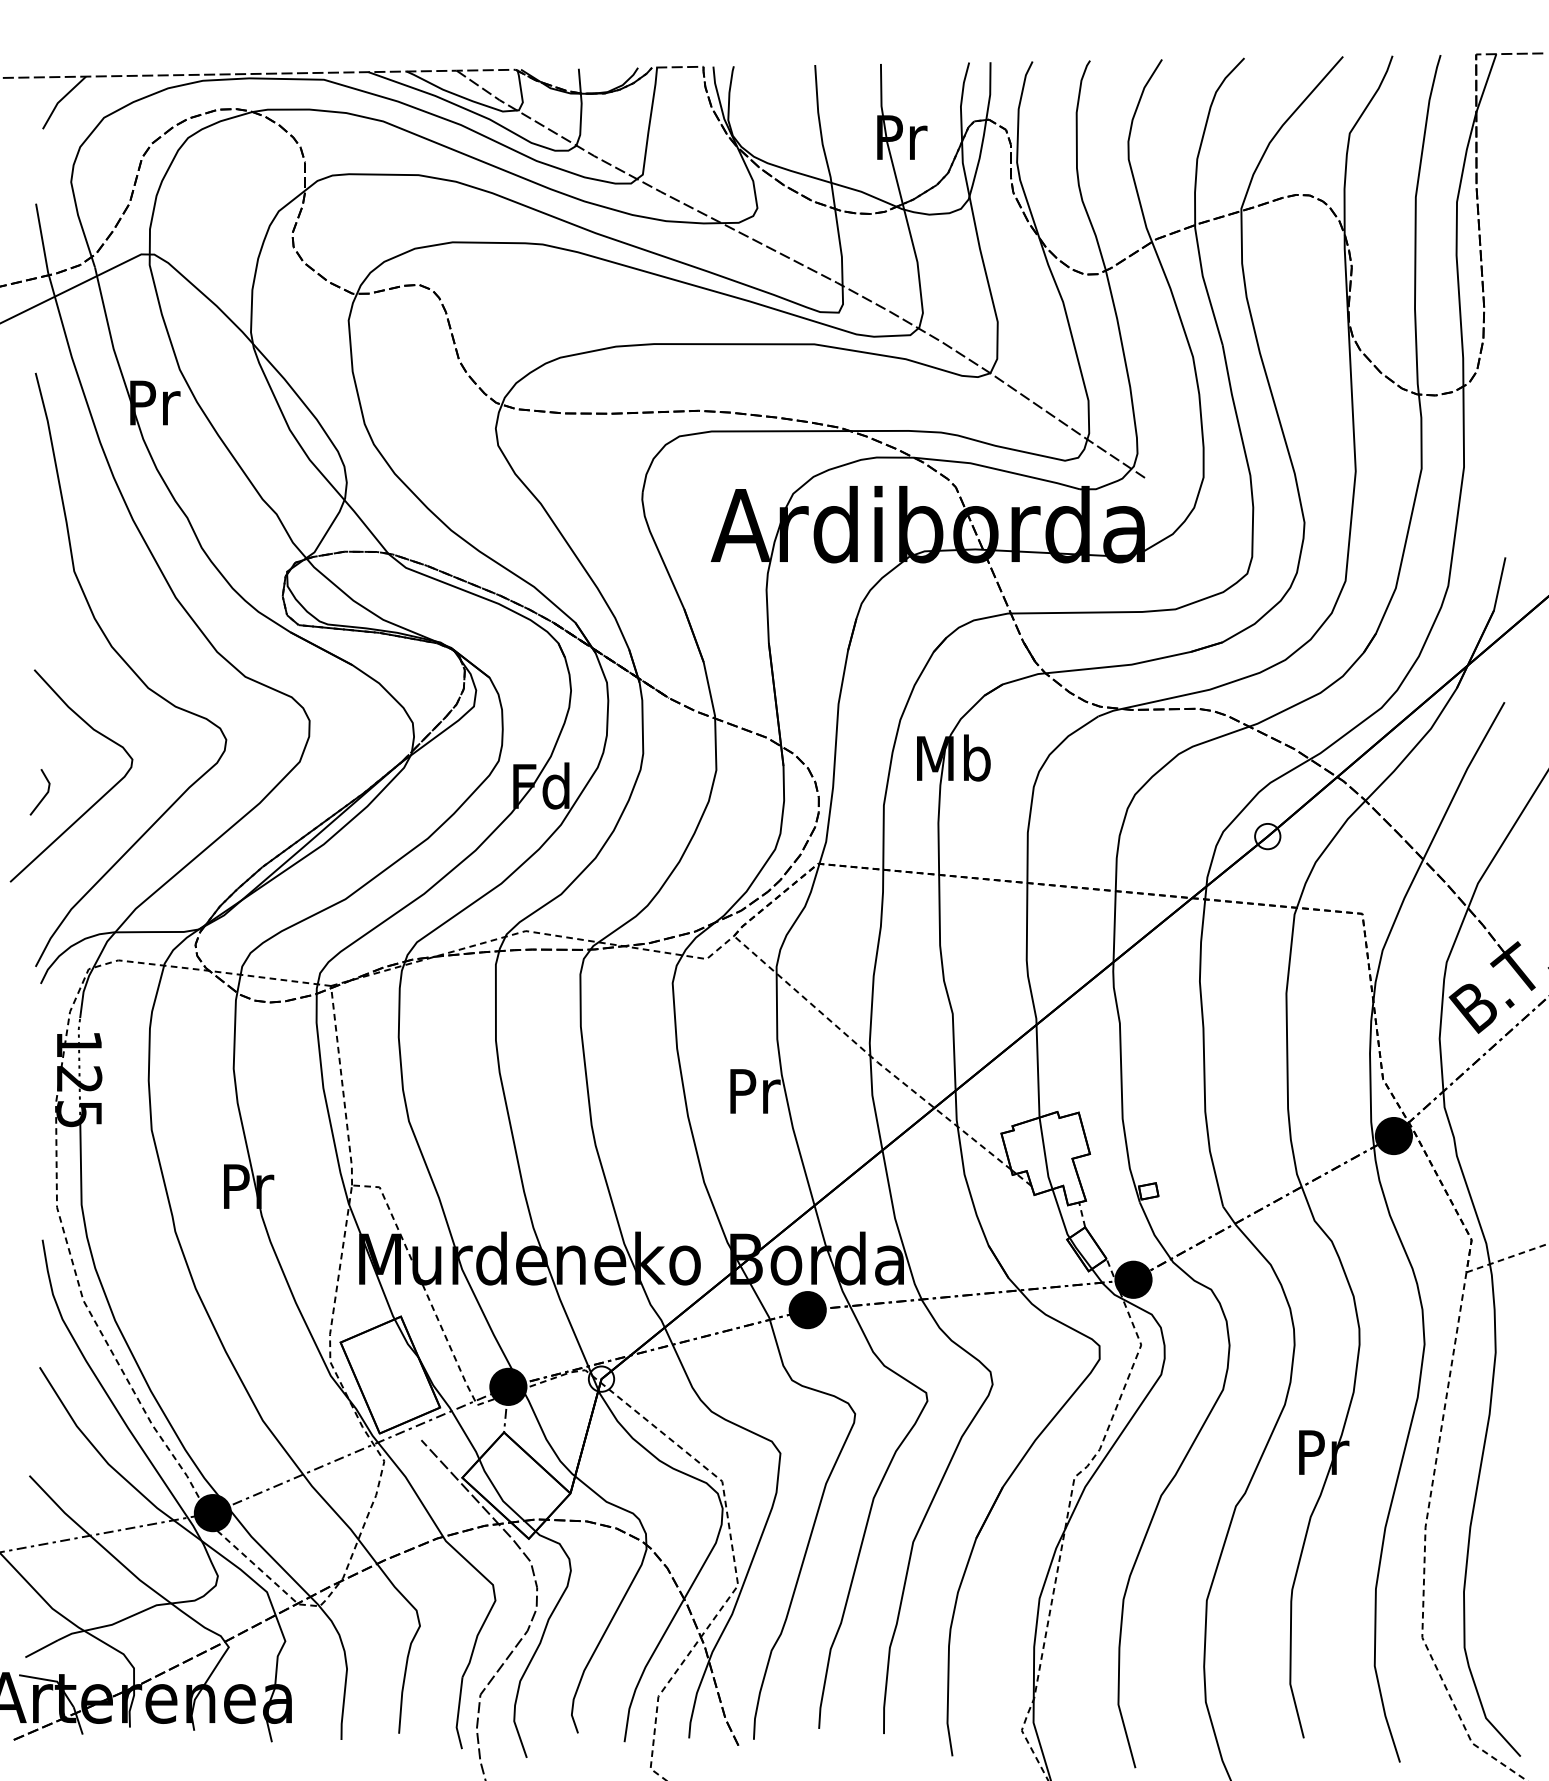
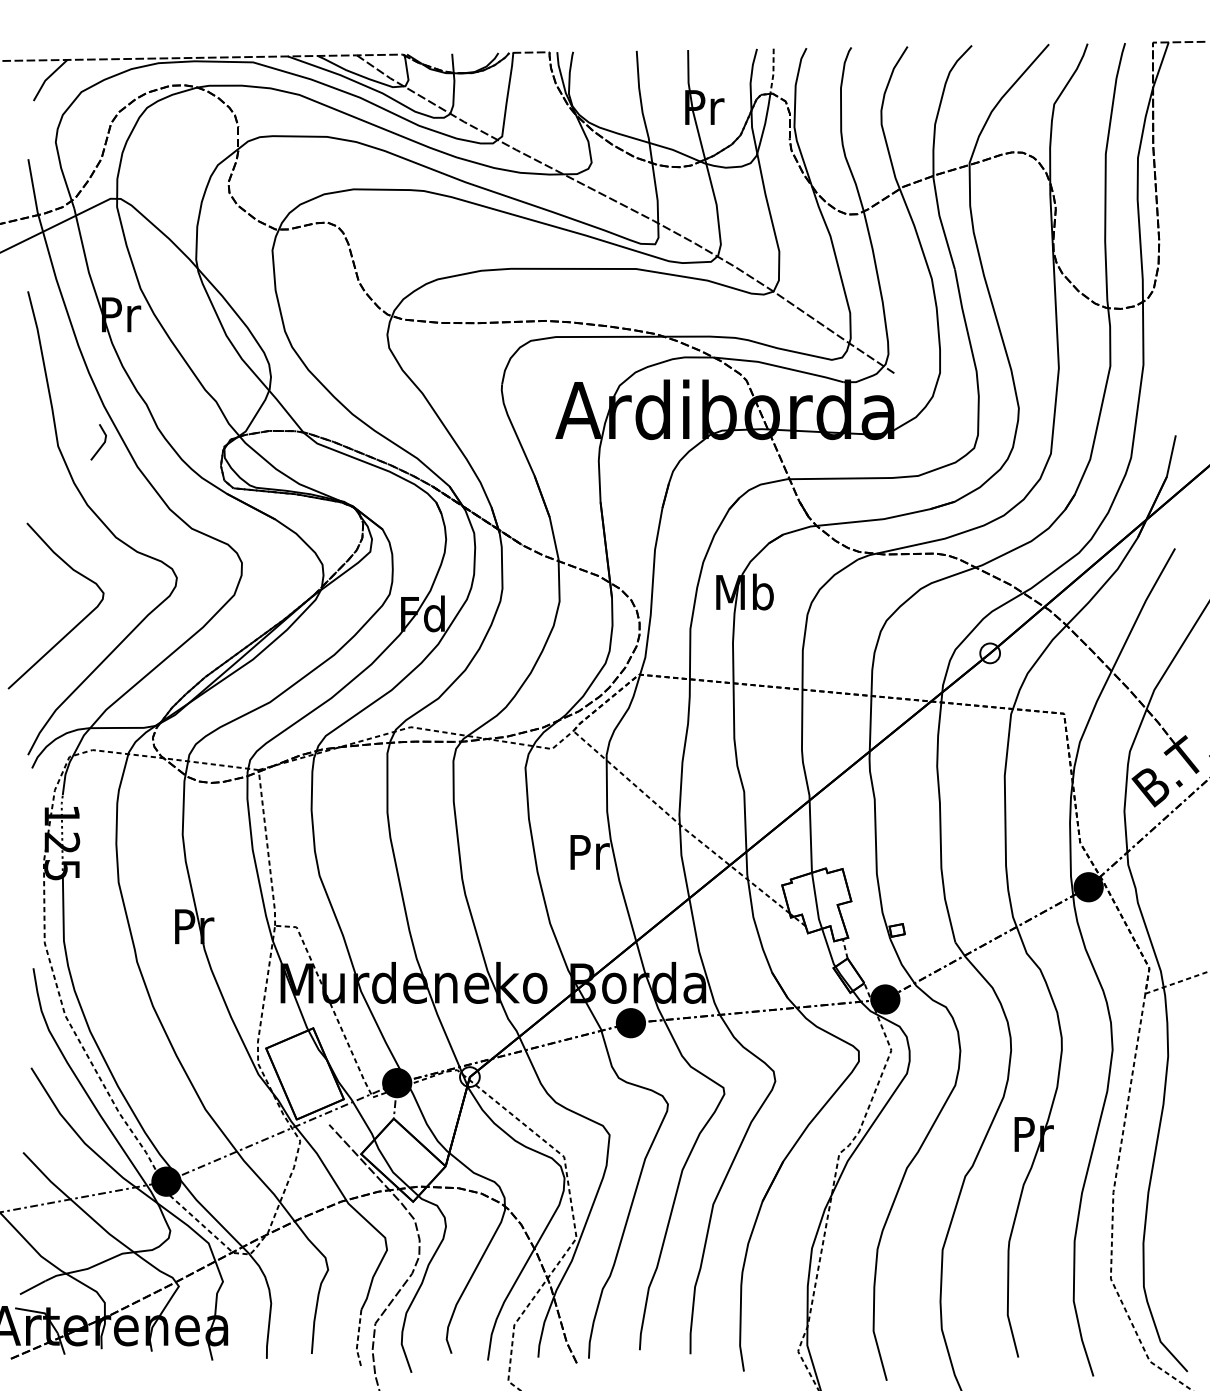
line: (990, 91) -> (773, 71), solid -> dashed
line: (43, 796) -> (101, 445), moved
line: (458, 1713) -> (358, 1338), solid -> dashed

